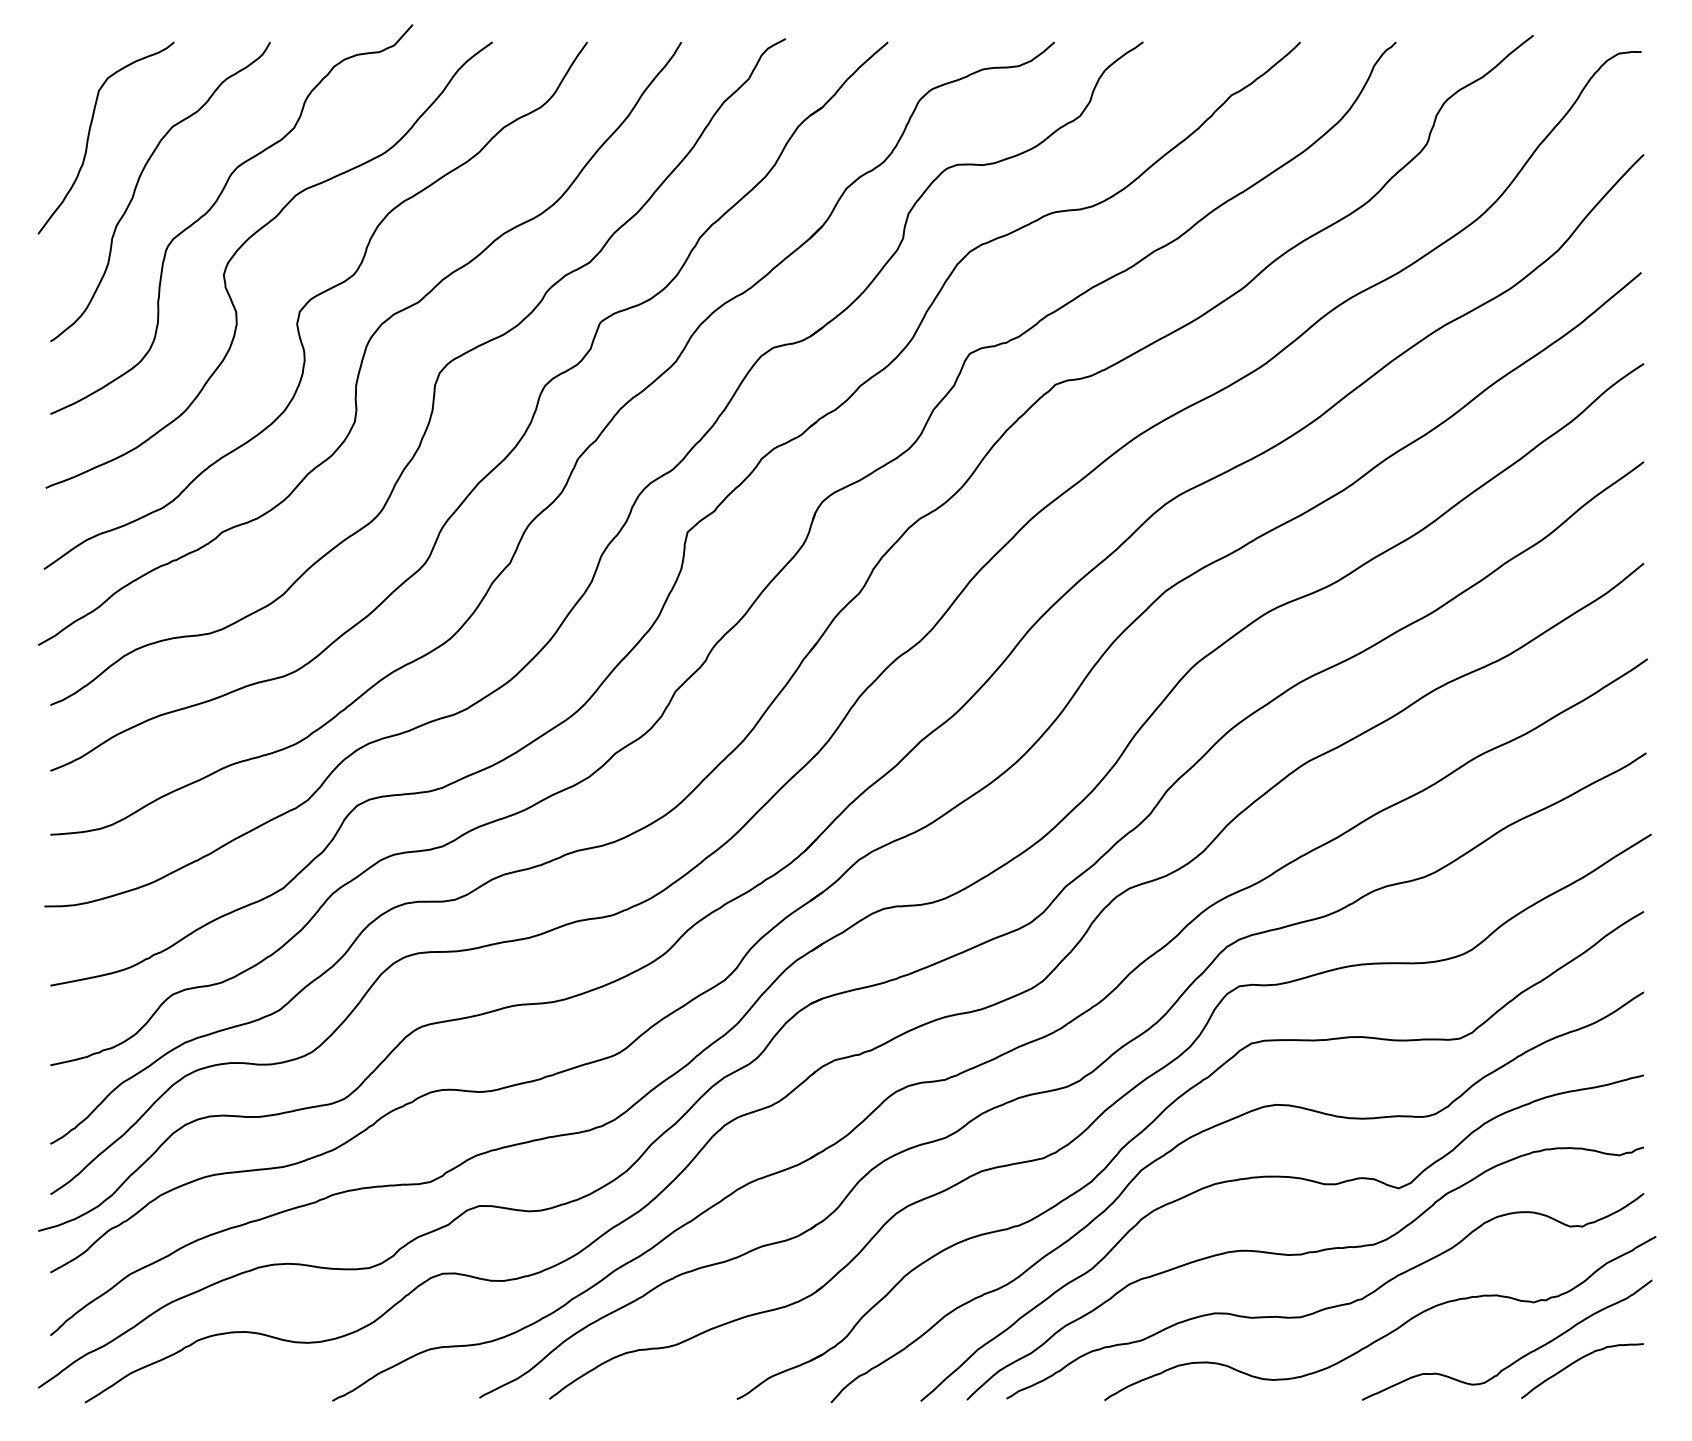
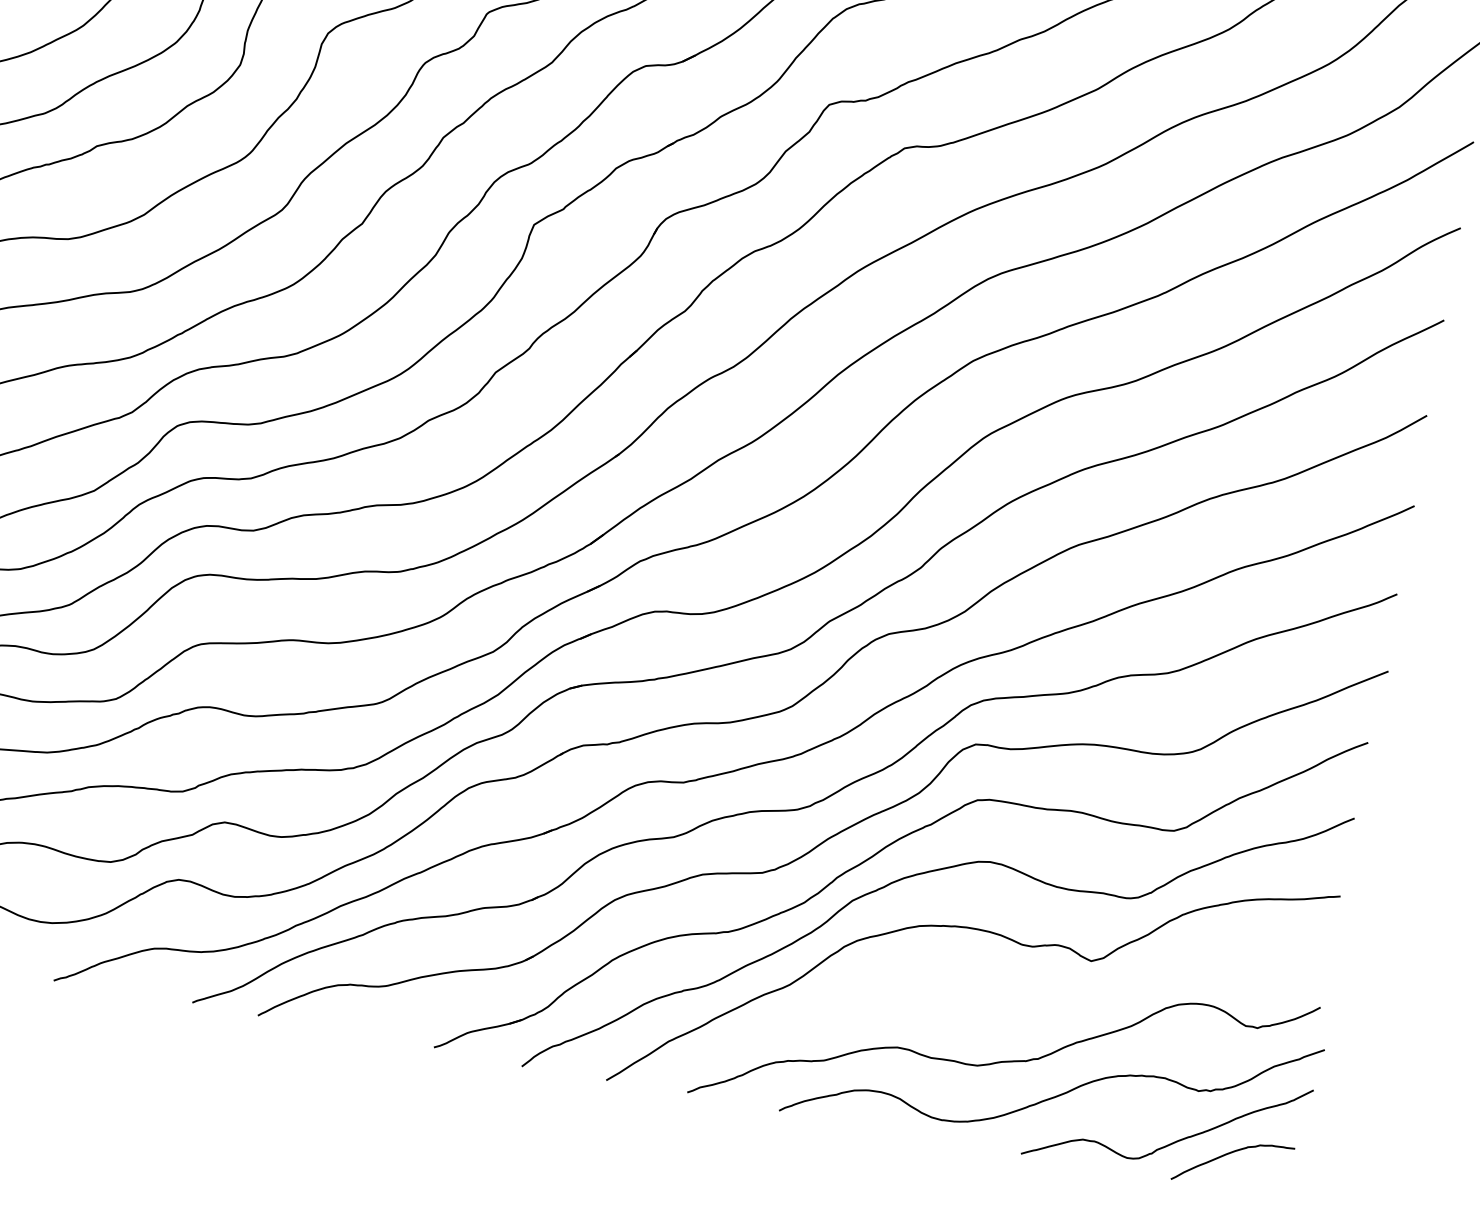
curve: (1302, 1255) -> (989, 1007), removed

